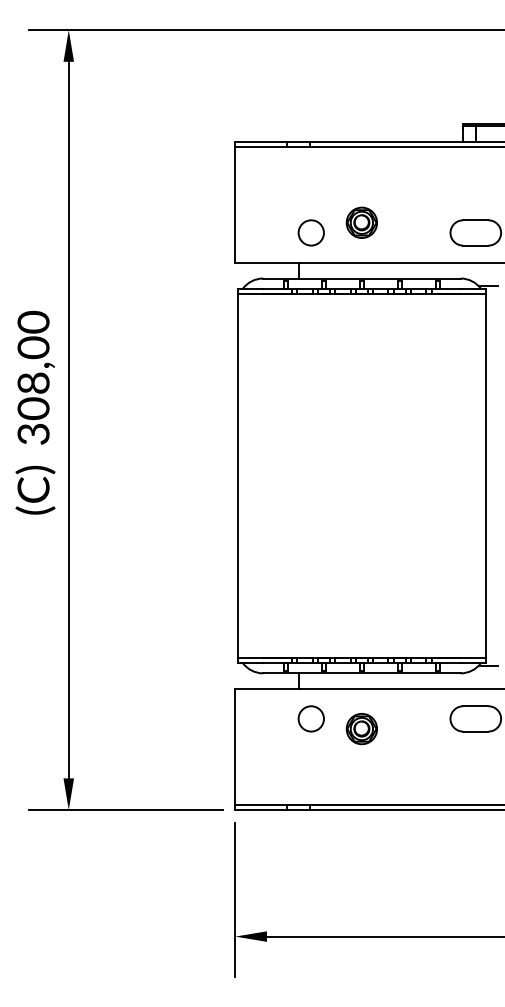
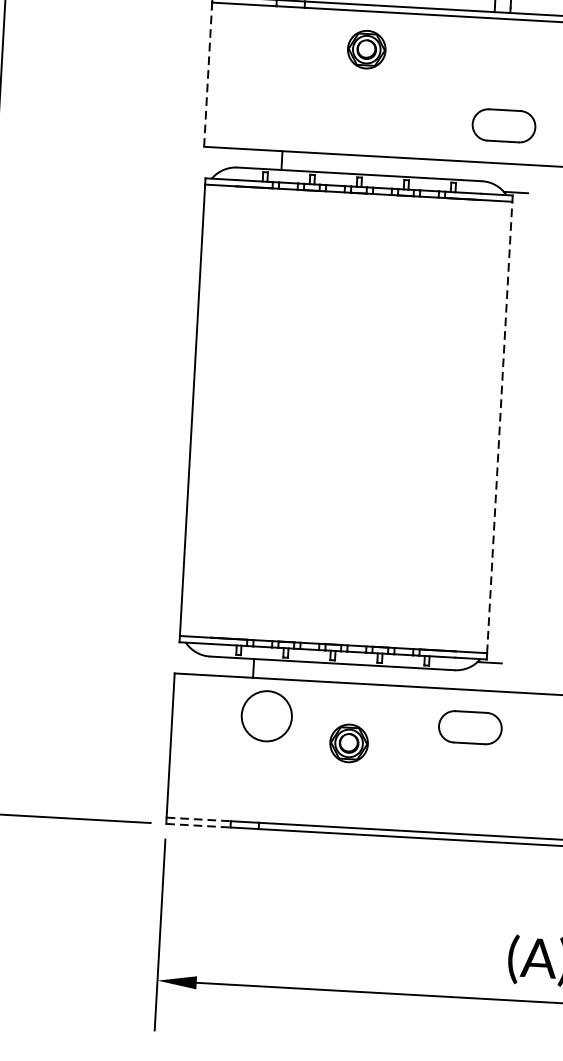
line: (235, 207) -> (208, 77), solid -> dashed
part: (361, 222) -> (366, 49), moved
circle: (310, 232) -> (299, 113), removed
line: (485, 475) -> (499, 426), solid -> dashed
circle: (310, 718) -> (265, 715), size x1.6
part: (361, 729) -> (348, 743), moved
line: (261, 804) -> (199, 818), solid -> dashed
line: (261, 810) -> (198, 826), solid -> dashed

